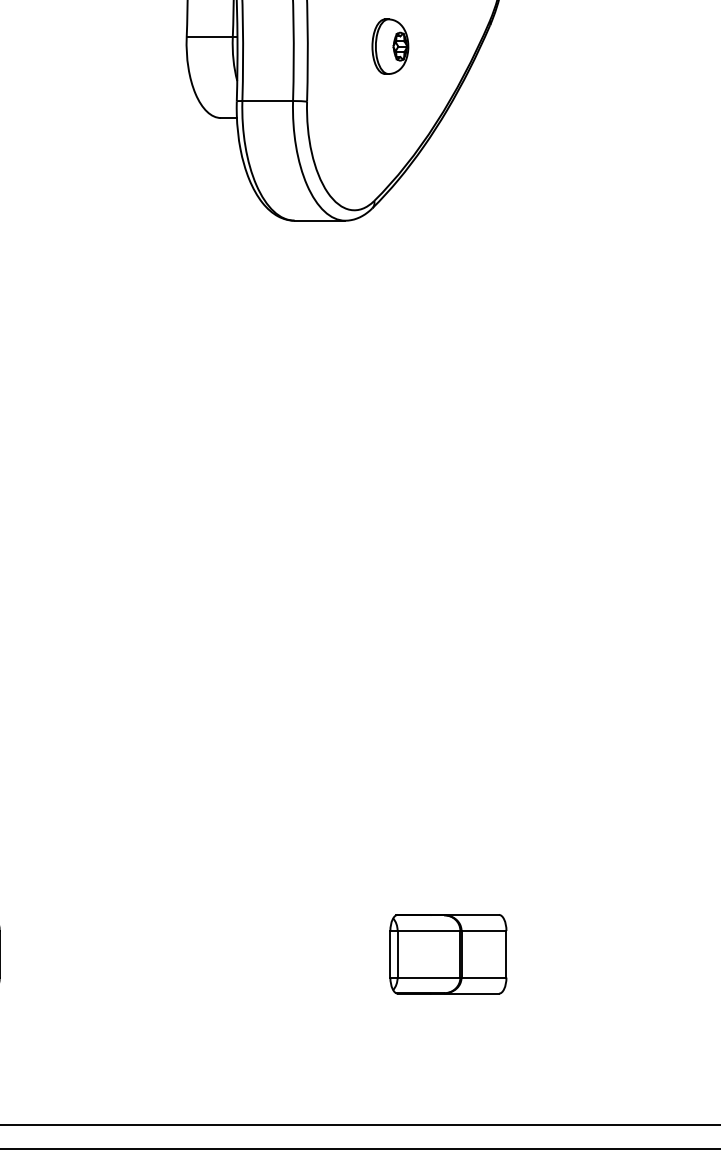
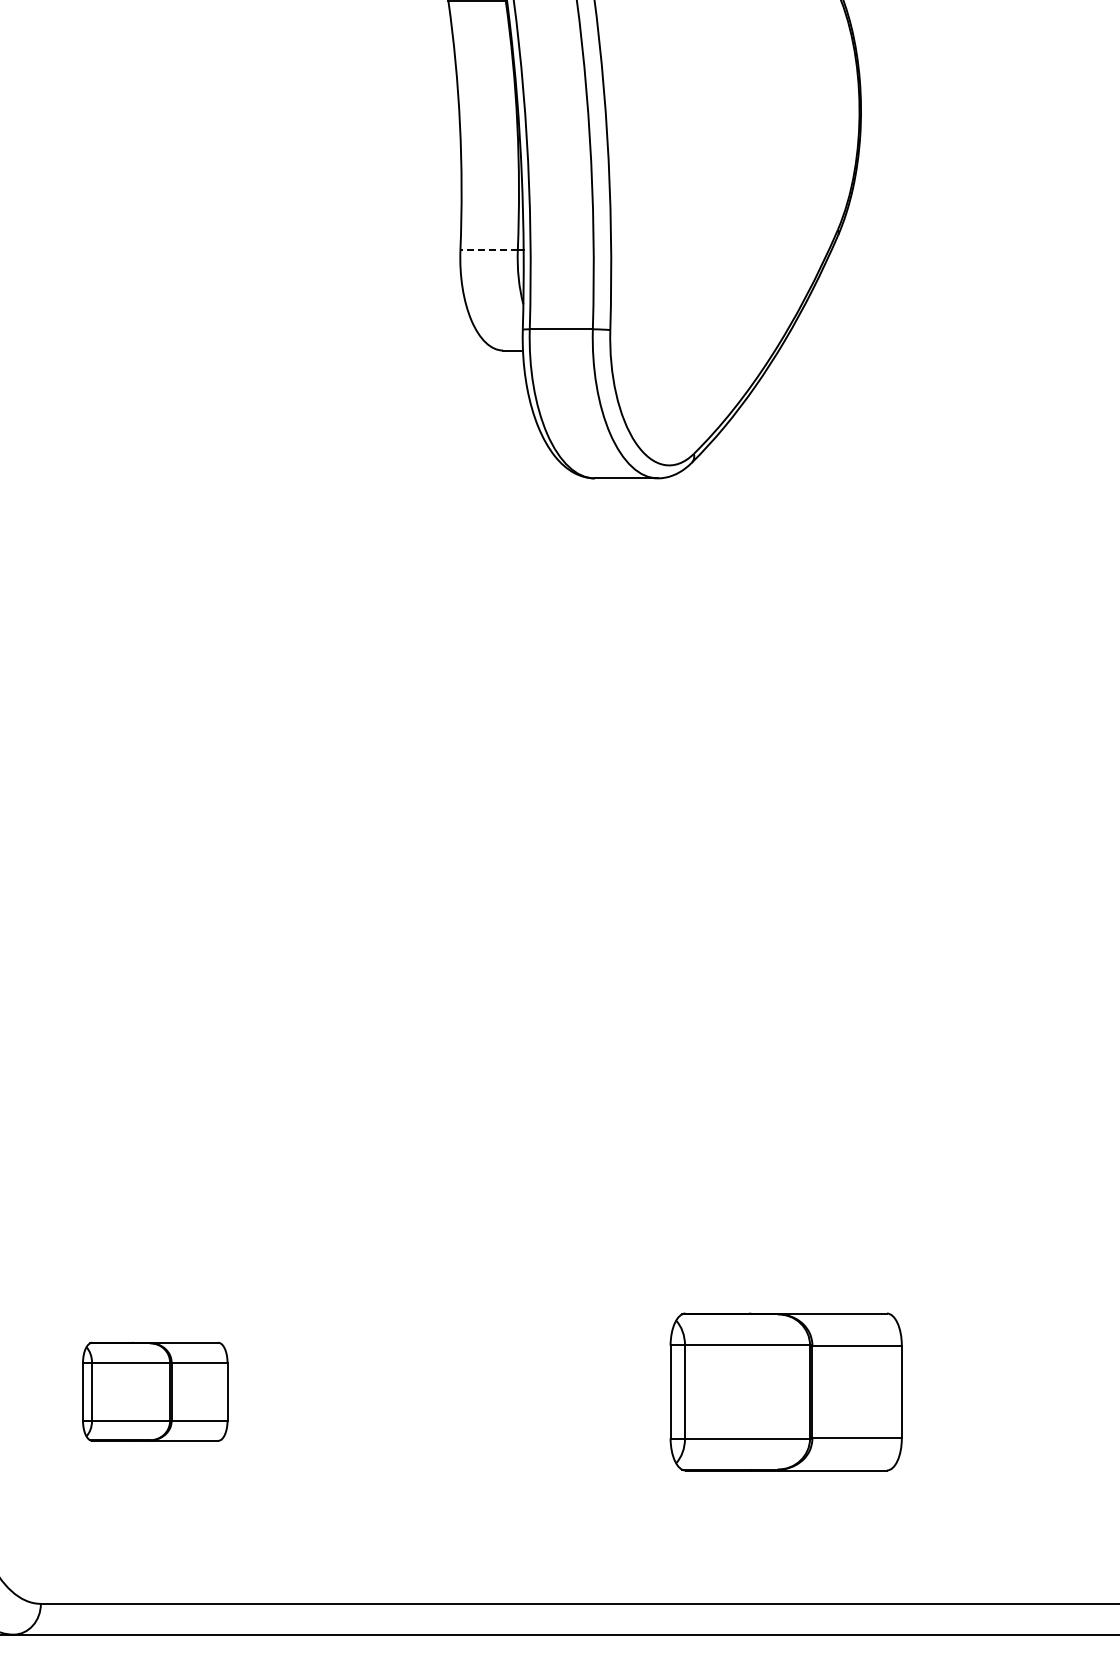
line: (210, 37) -> (489, 250), solid -> dashed
part: (389, 46) -> (713, 261), removed
part: (448, 954) -> (786, 1391), size x1.6

